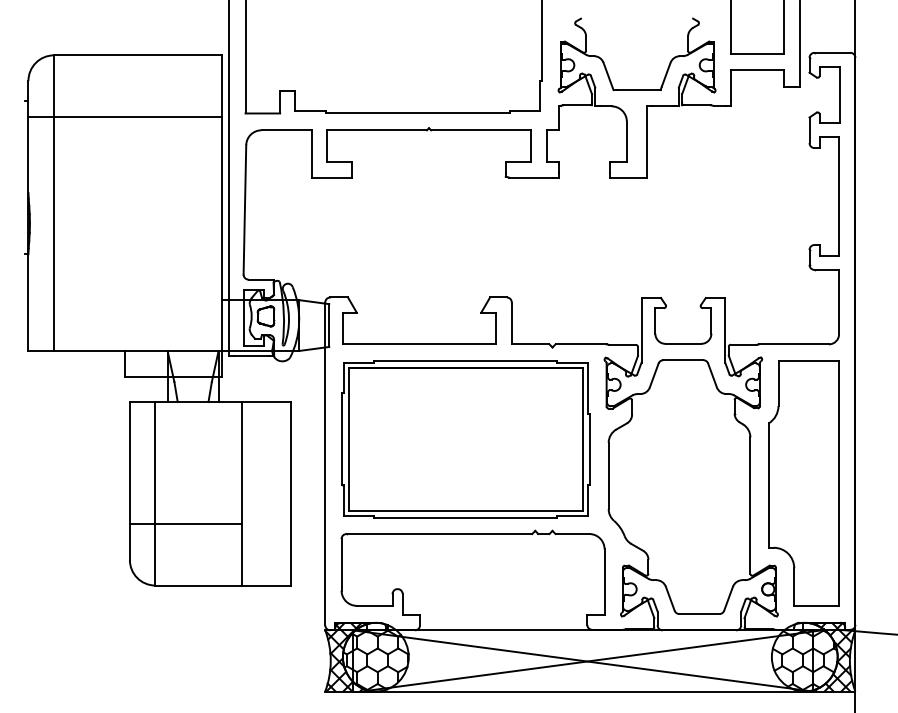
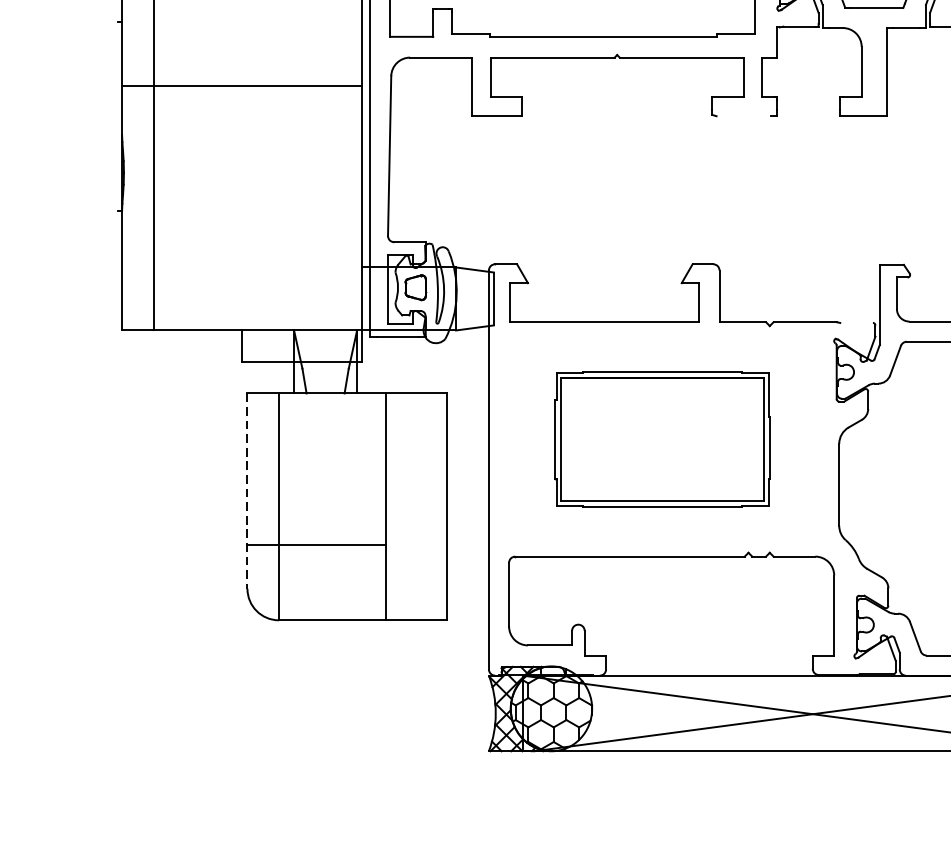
line: (125, 116) -> (242, 86), moved
line: (531, 177) -> (743, 115), removed
line: (622, 344) -> (856, 322), removed
part: (465, 439) -> (662, 439), size x0.7
line: (129, 481) -> (246, 491), solid -> dashed

